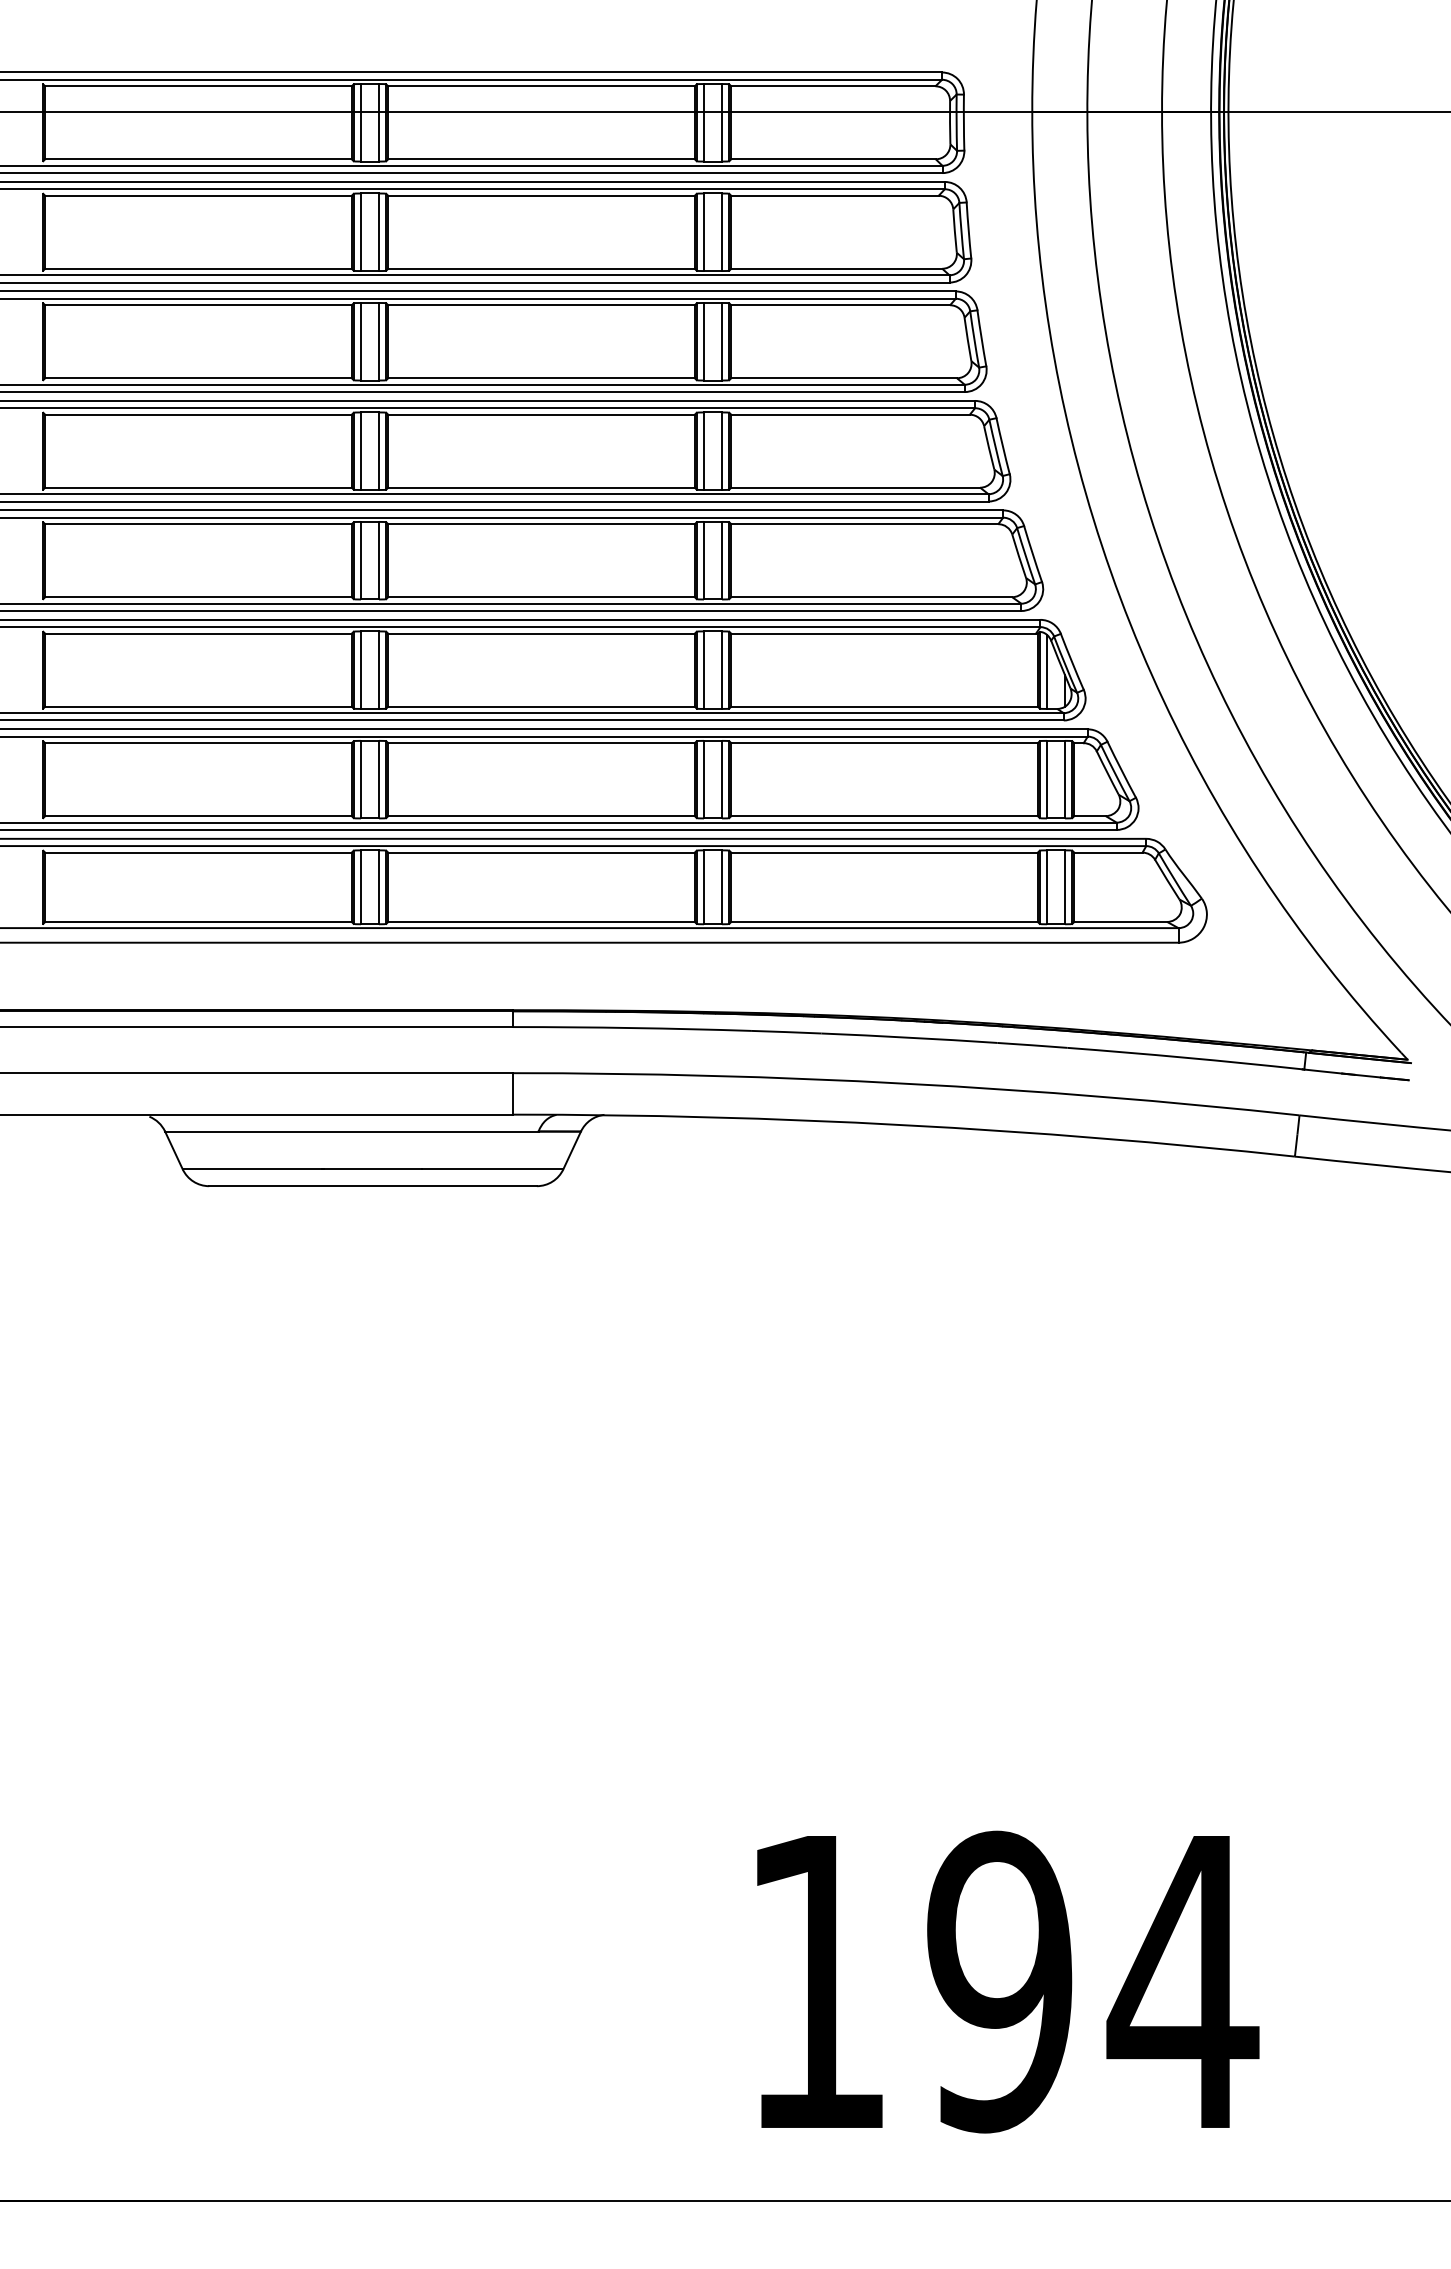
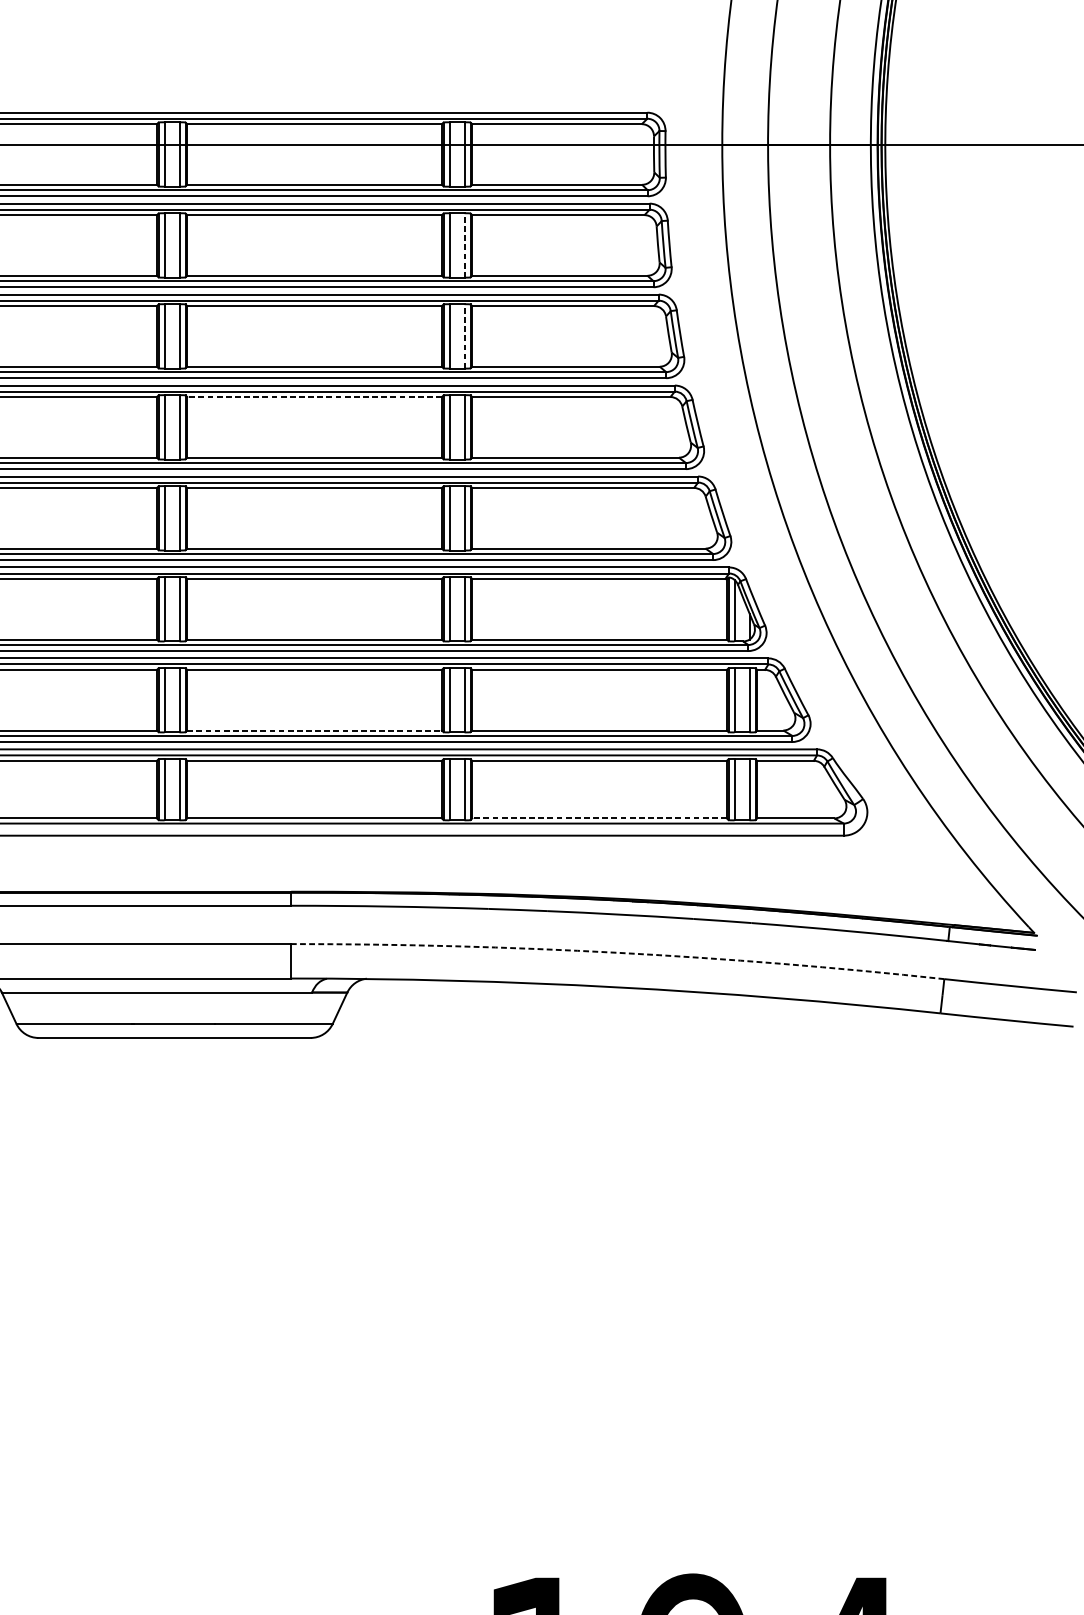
line: (722, 232) -> (464, 245), solid -> dashed
line: (722, 341) -> (464, 336), solid -> dashed
line: (541, 414) -> (314, 396), solid -> dashed
line: (542, 816) -> (315, 730), solid -> dashed
line: (884, 921) -> (599, 818), solid -> dashed
arc: (907, 1083) -> (618, 952), solid -> dashed

